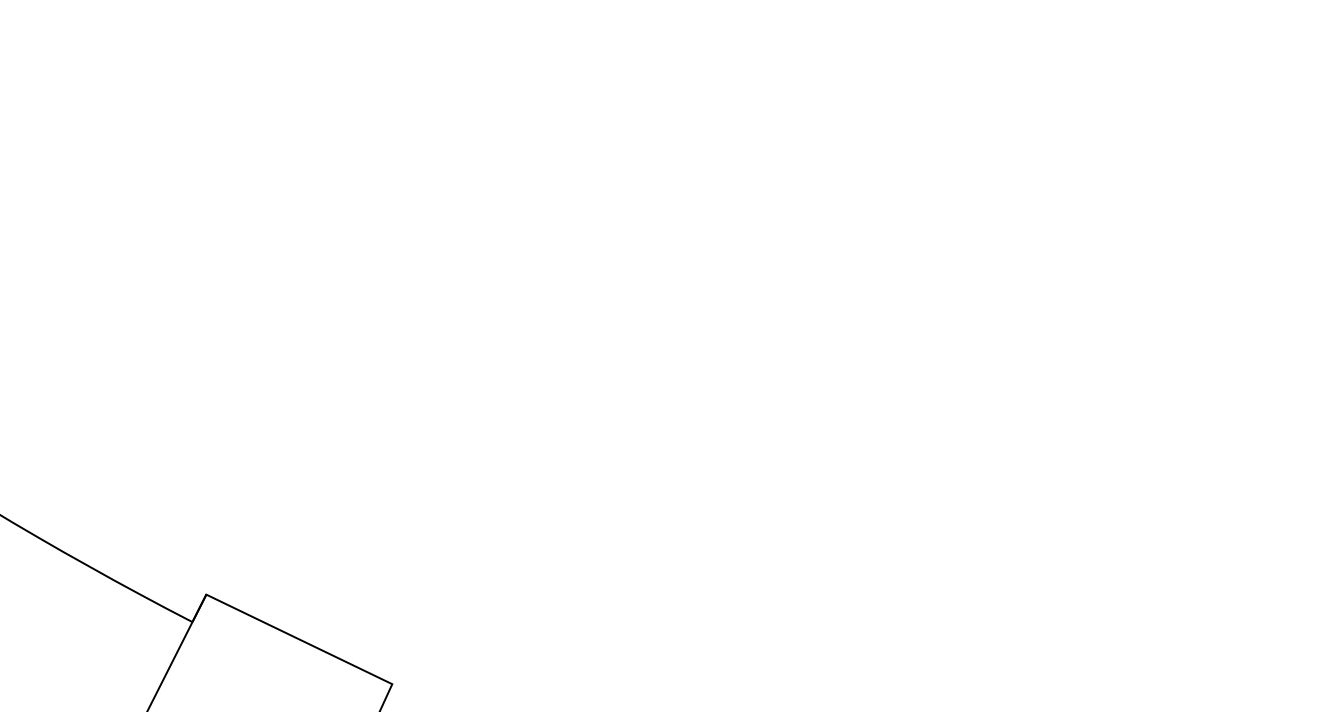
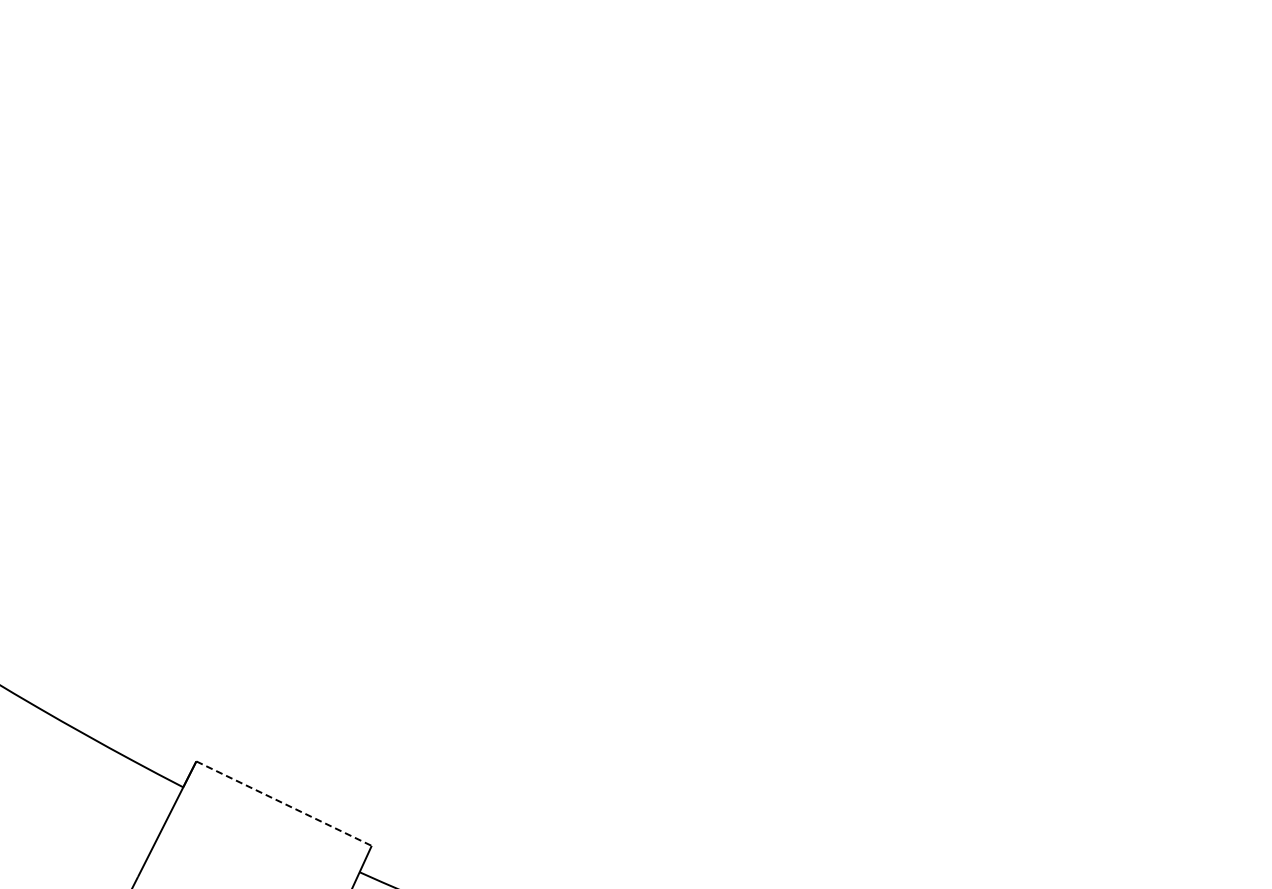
line: (299, 639) -> (284, 803), solid -> dashed

